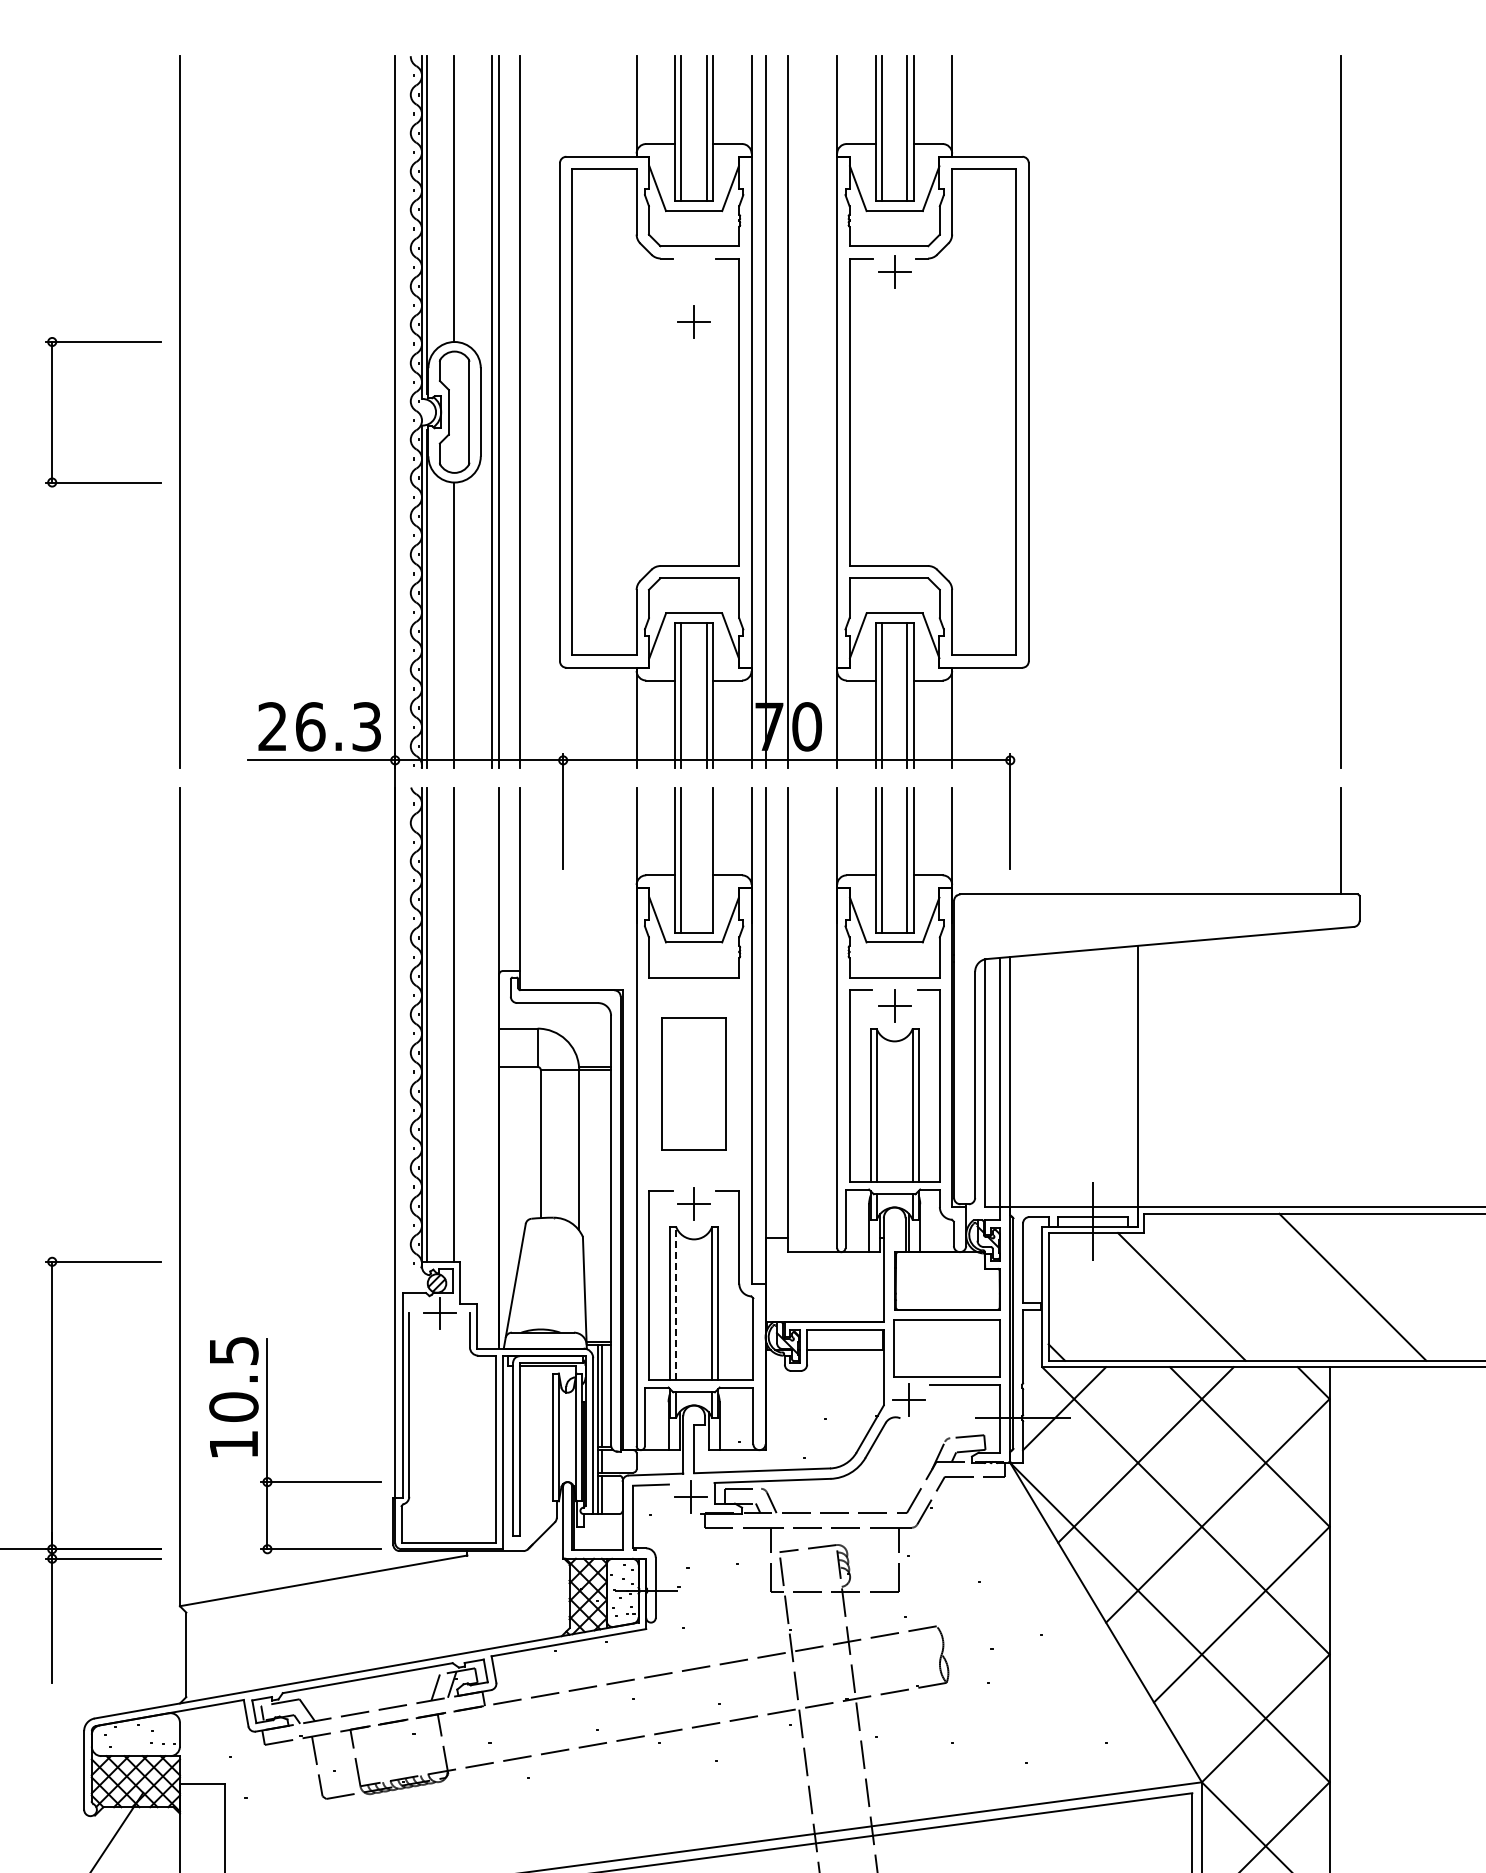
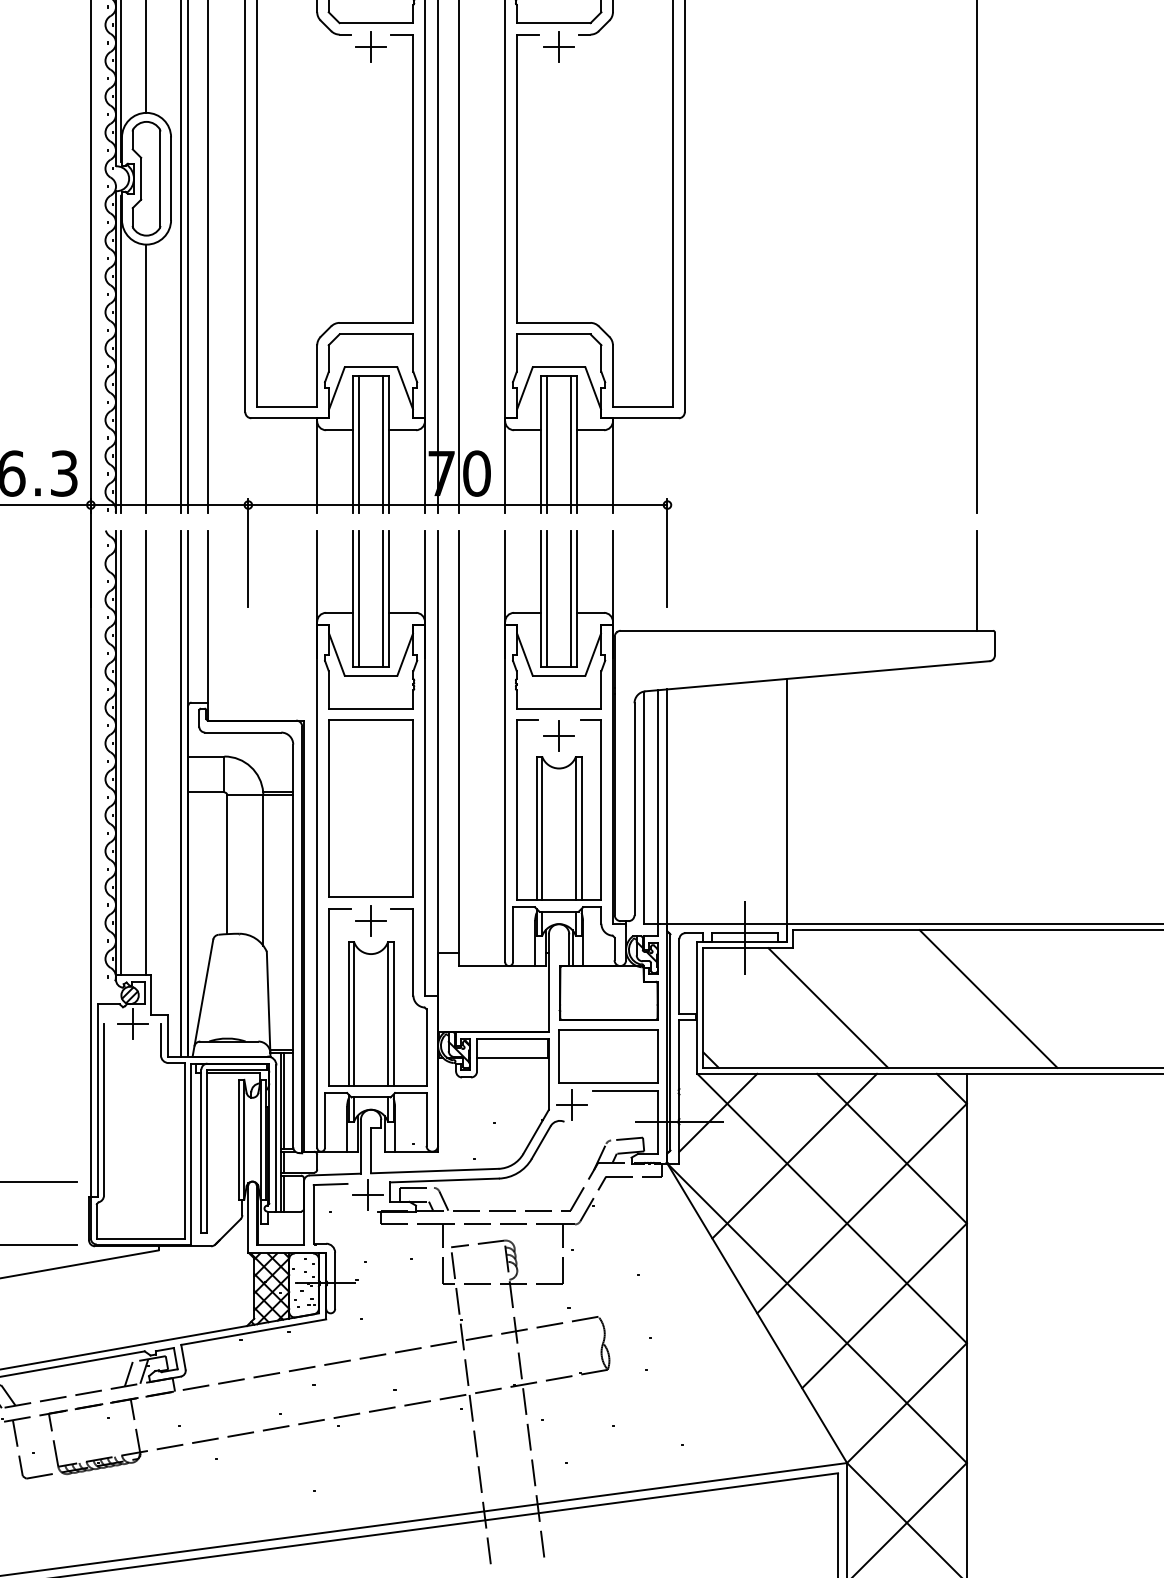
part: (693, 321) -> (370, 46), moved
line: (706, 859) -> (382, 597), added
line: (491, 1067) -> (181, 792), added
part: (693, 1084) -> (370, 808), size x1.43
line: (676, 1303) -> (354, 1014), dashed -> solid

